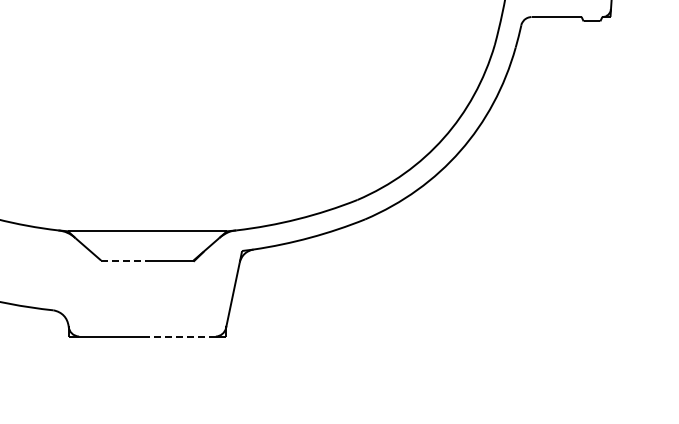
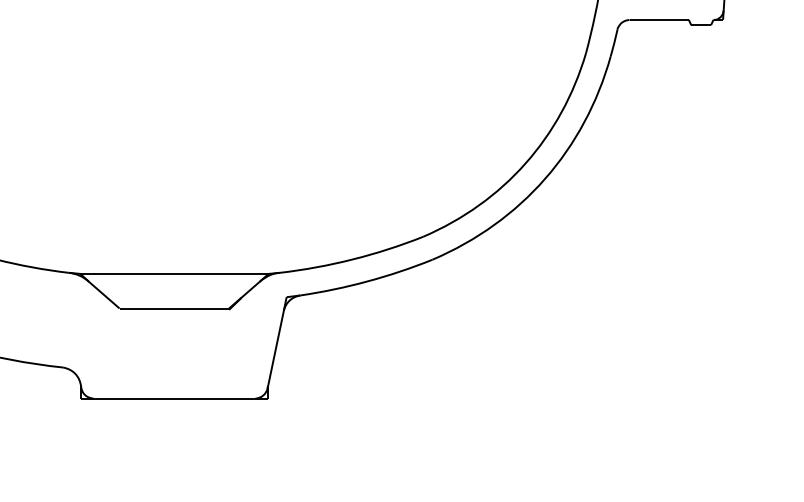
line: (124, 260) -> (147, 308), dashed -> solid
line: (181, 336) -> (214, 398), dashed -> solid

